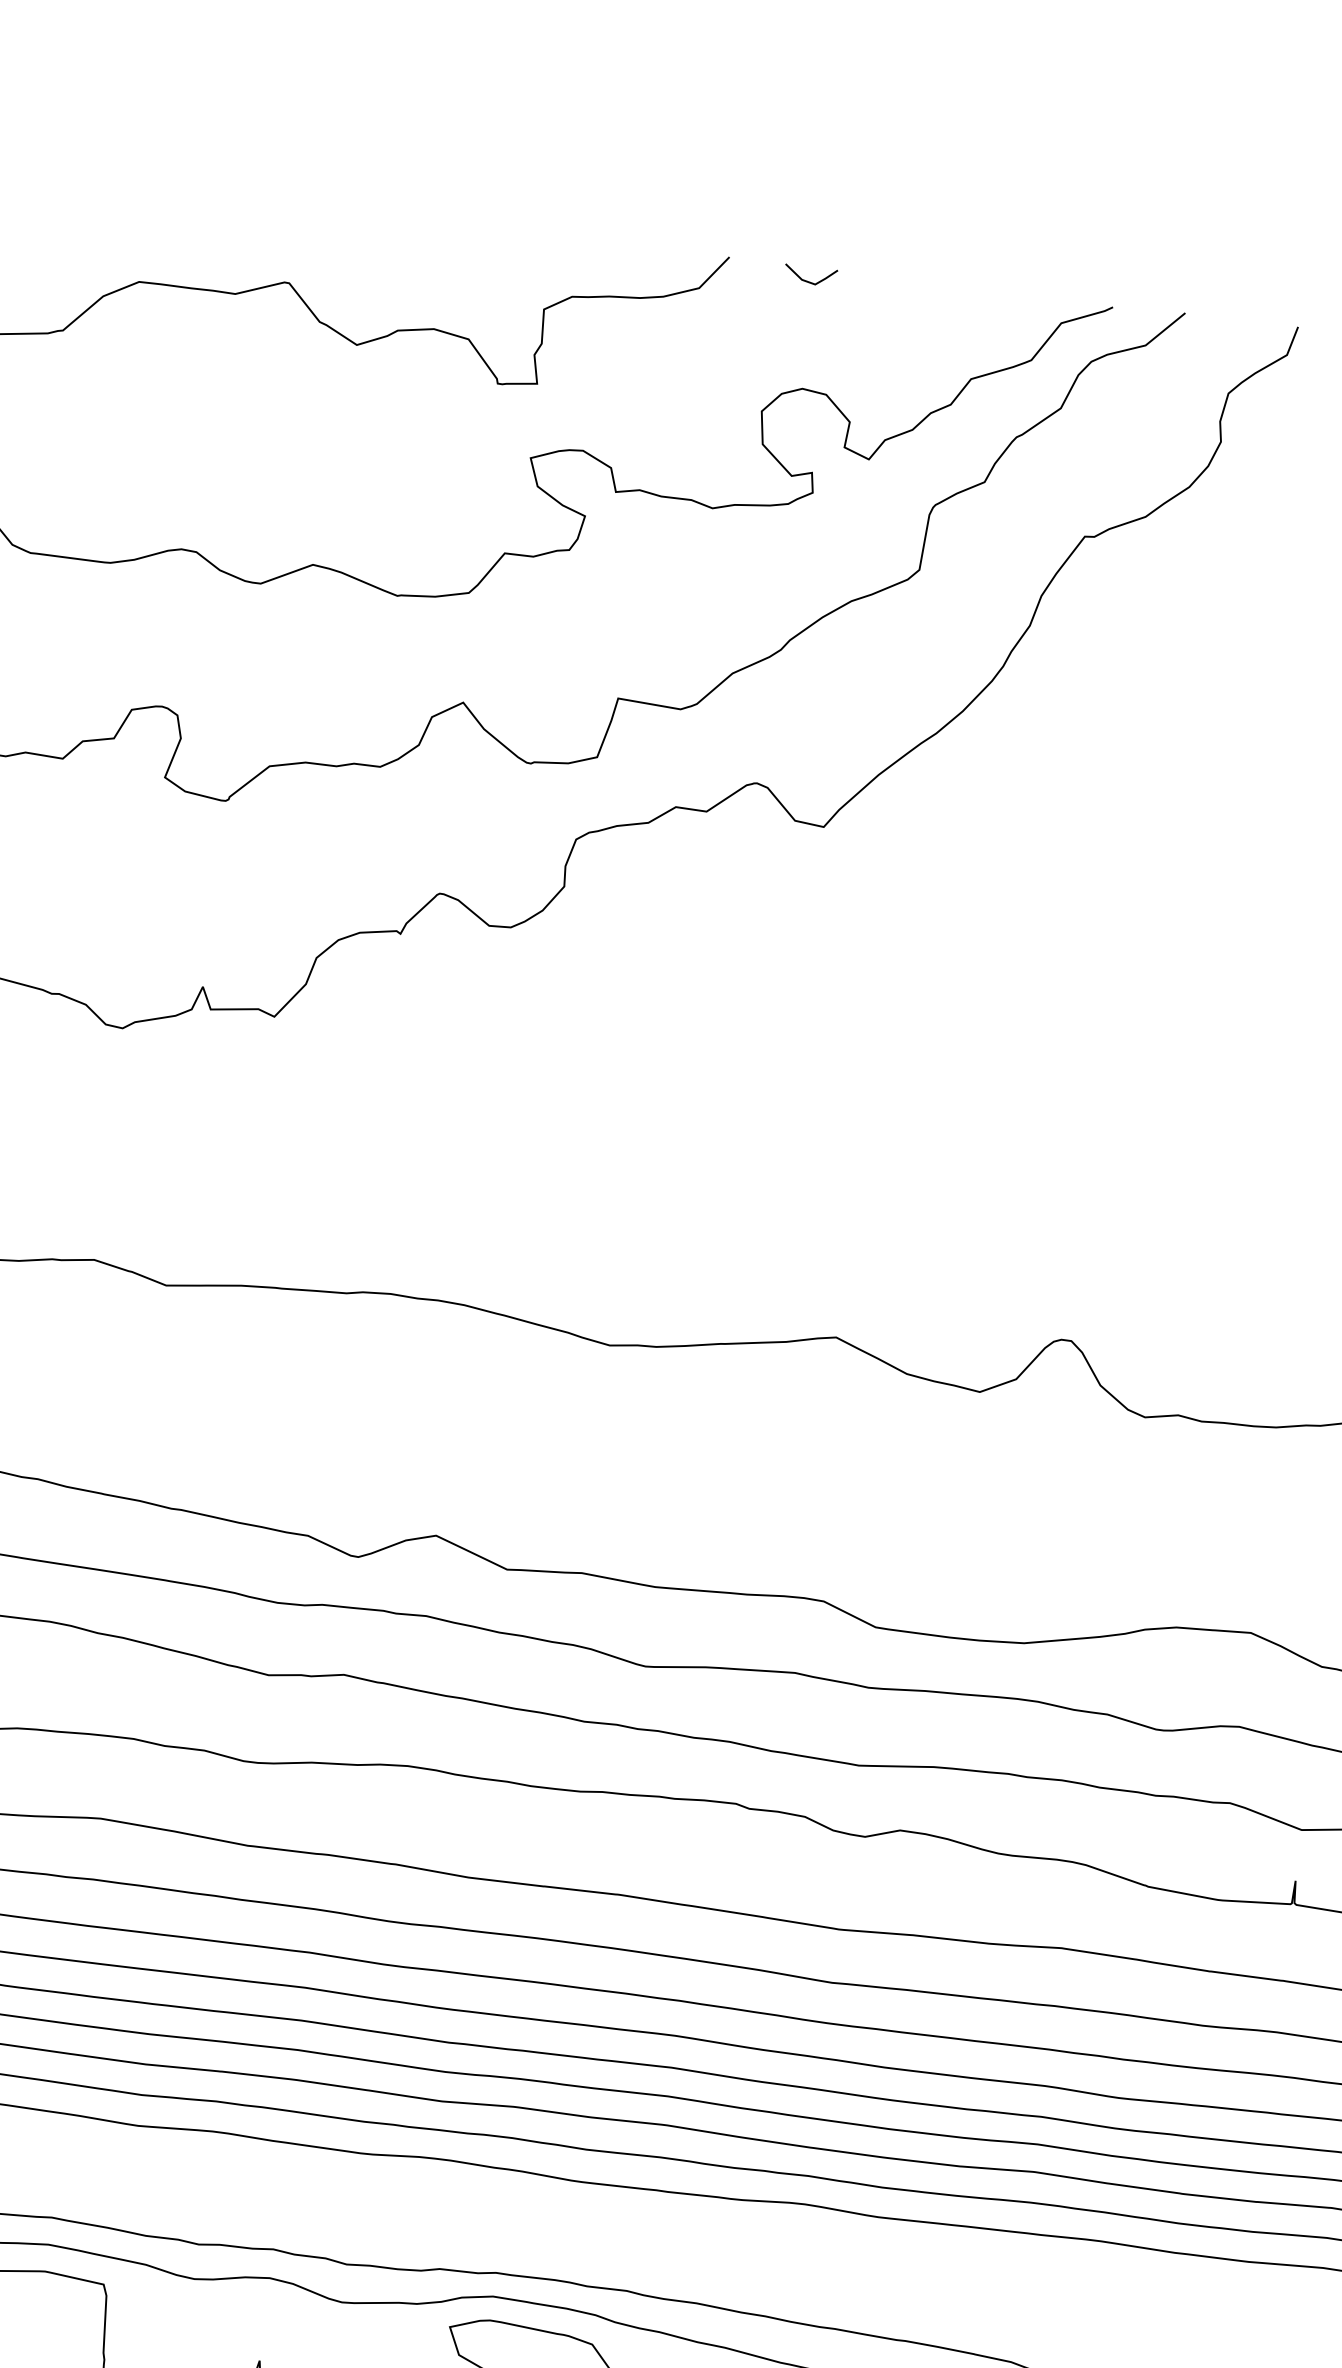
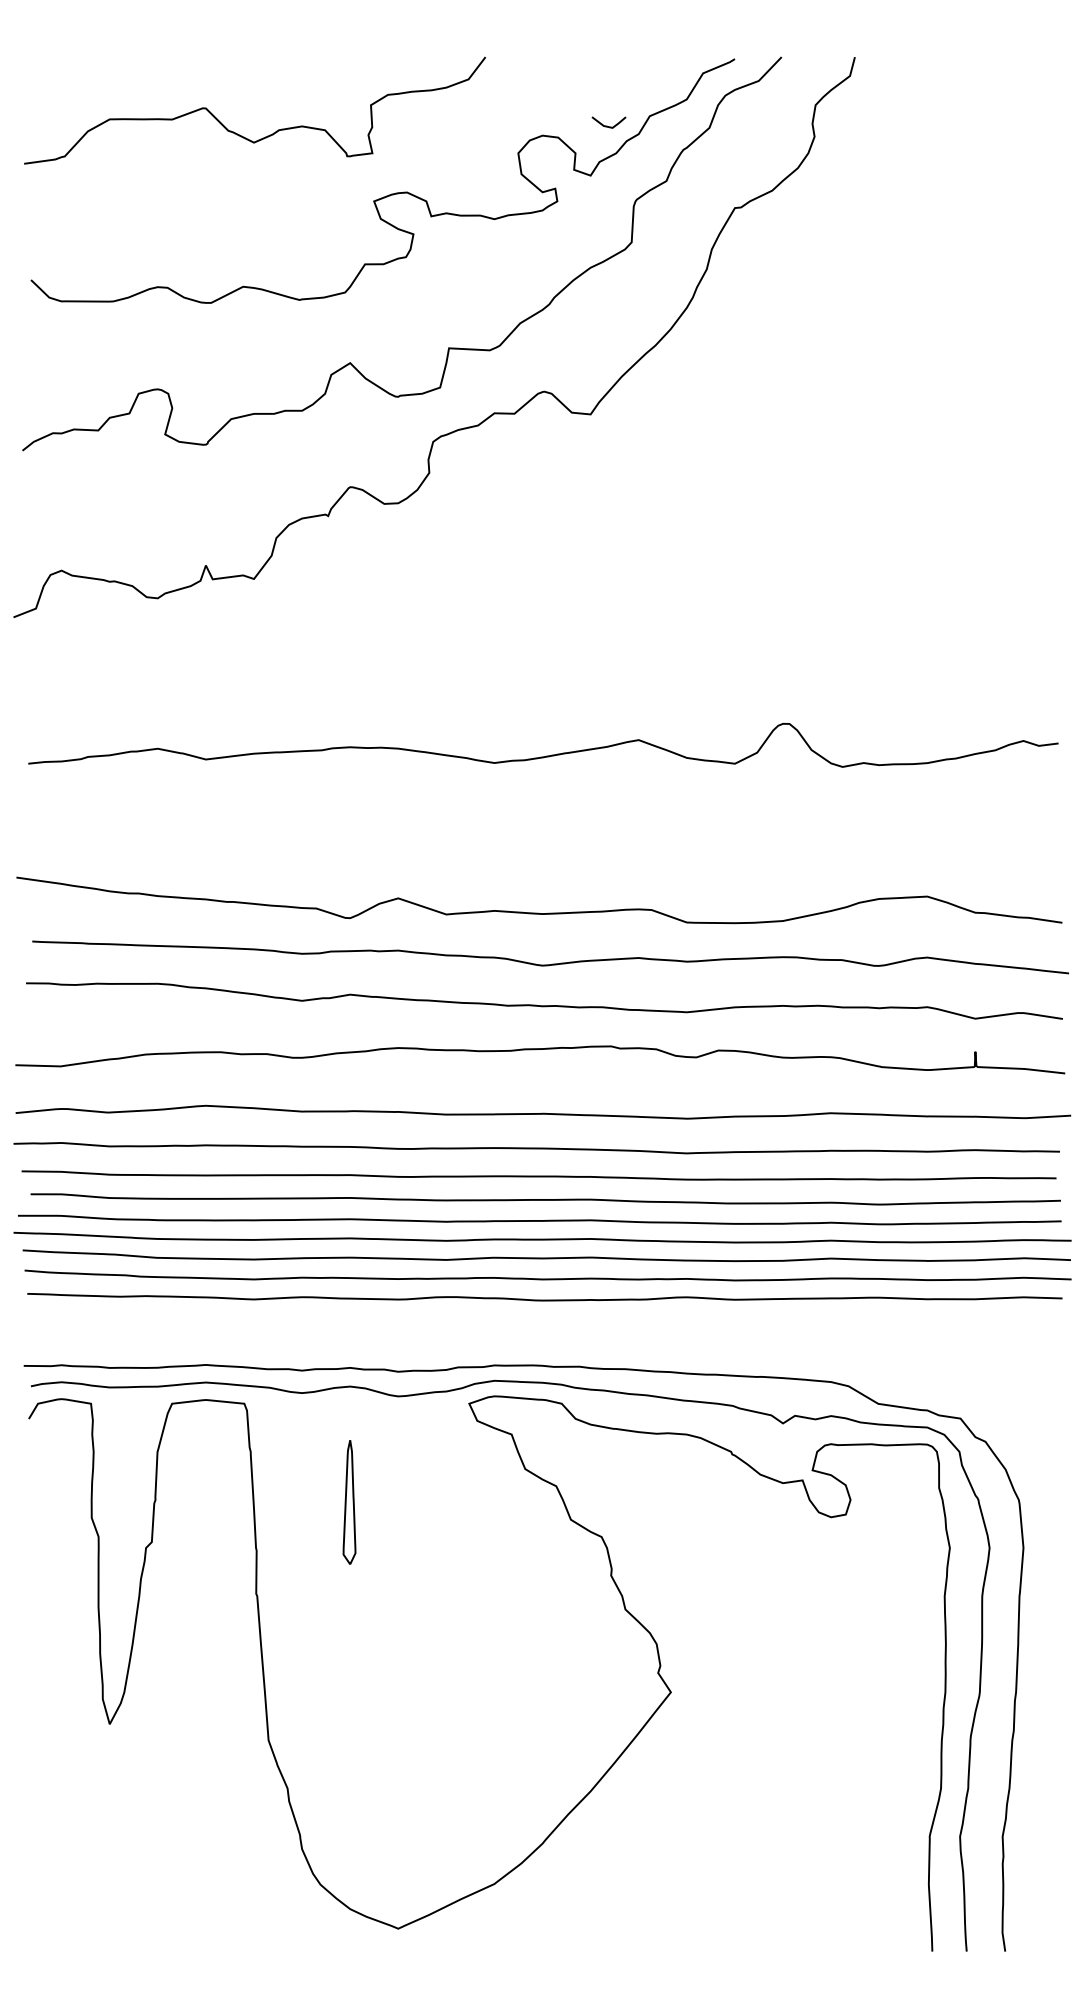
line: (807, 279) -> (607, 125), moved

